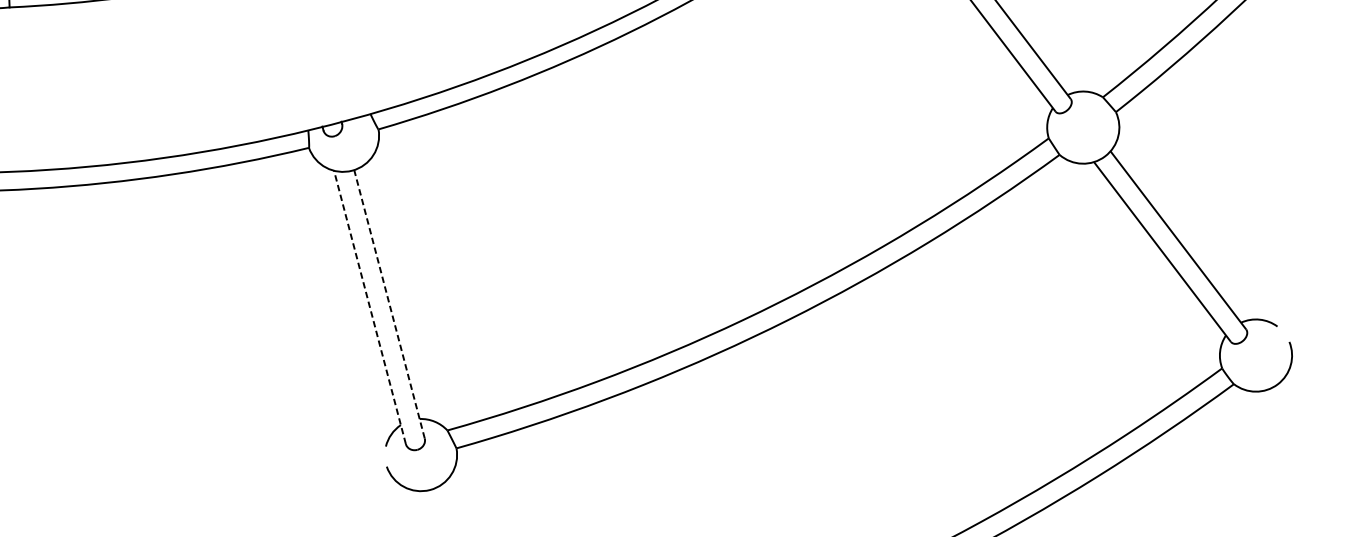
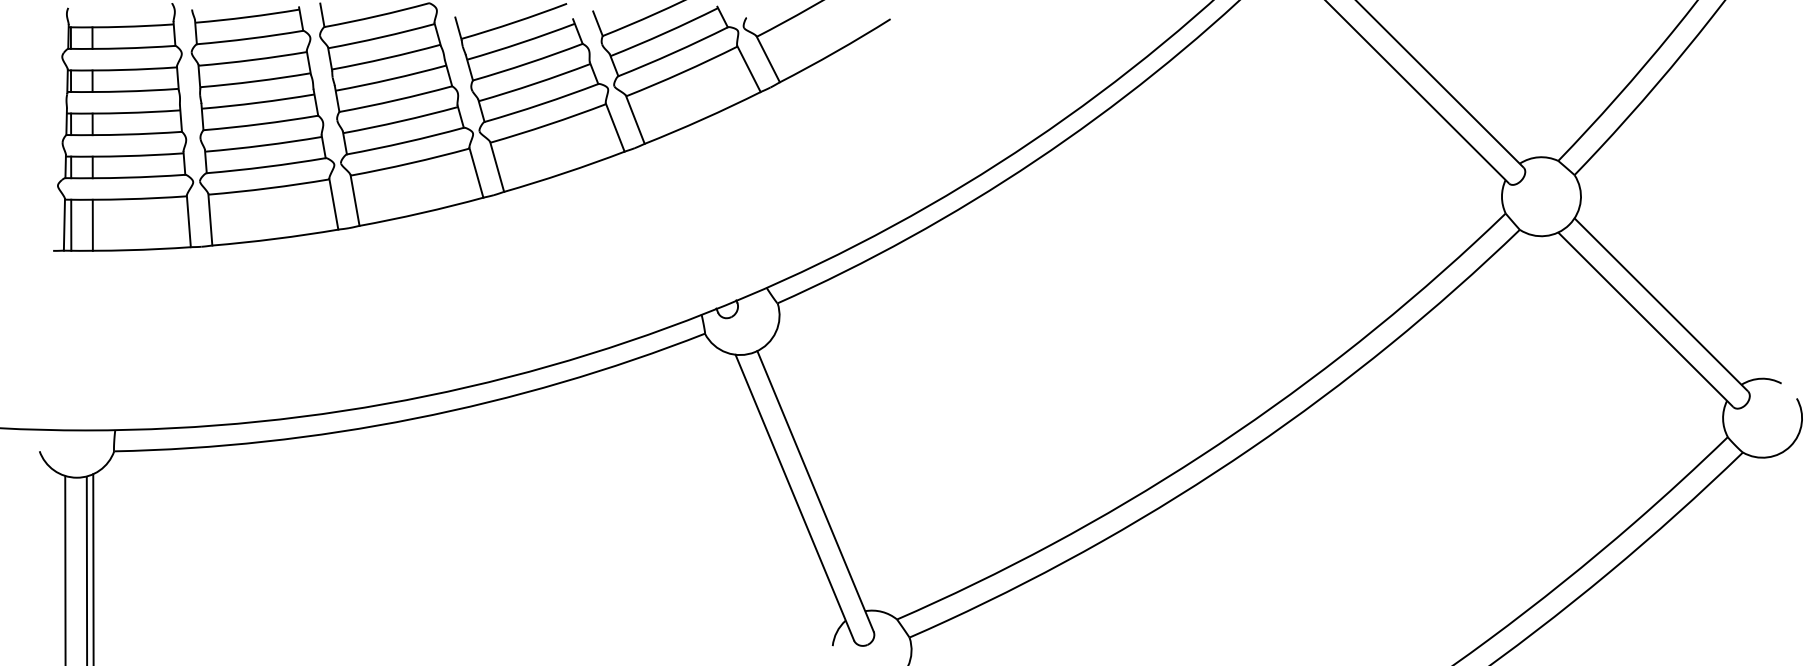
line: (389, 304) -> (815, 491), dashed -> solid
line: (369, 307) -> (794, 497), dashed -> solid

